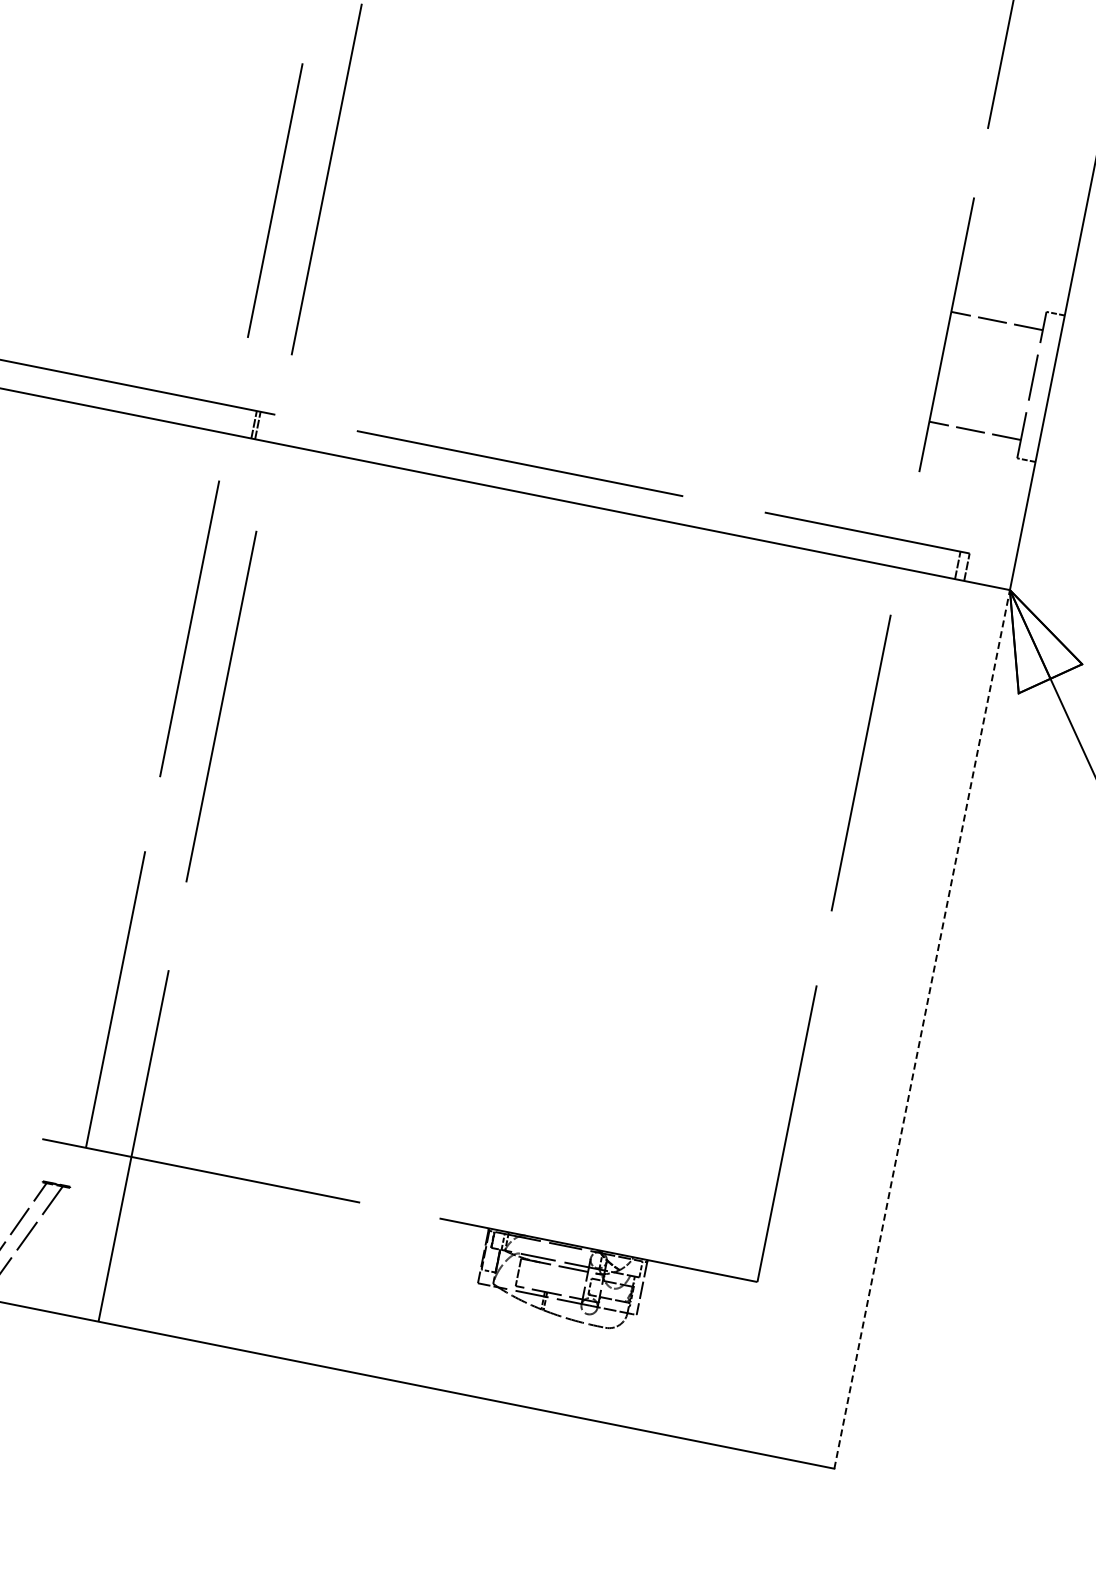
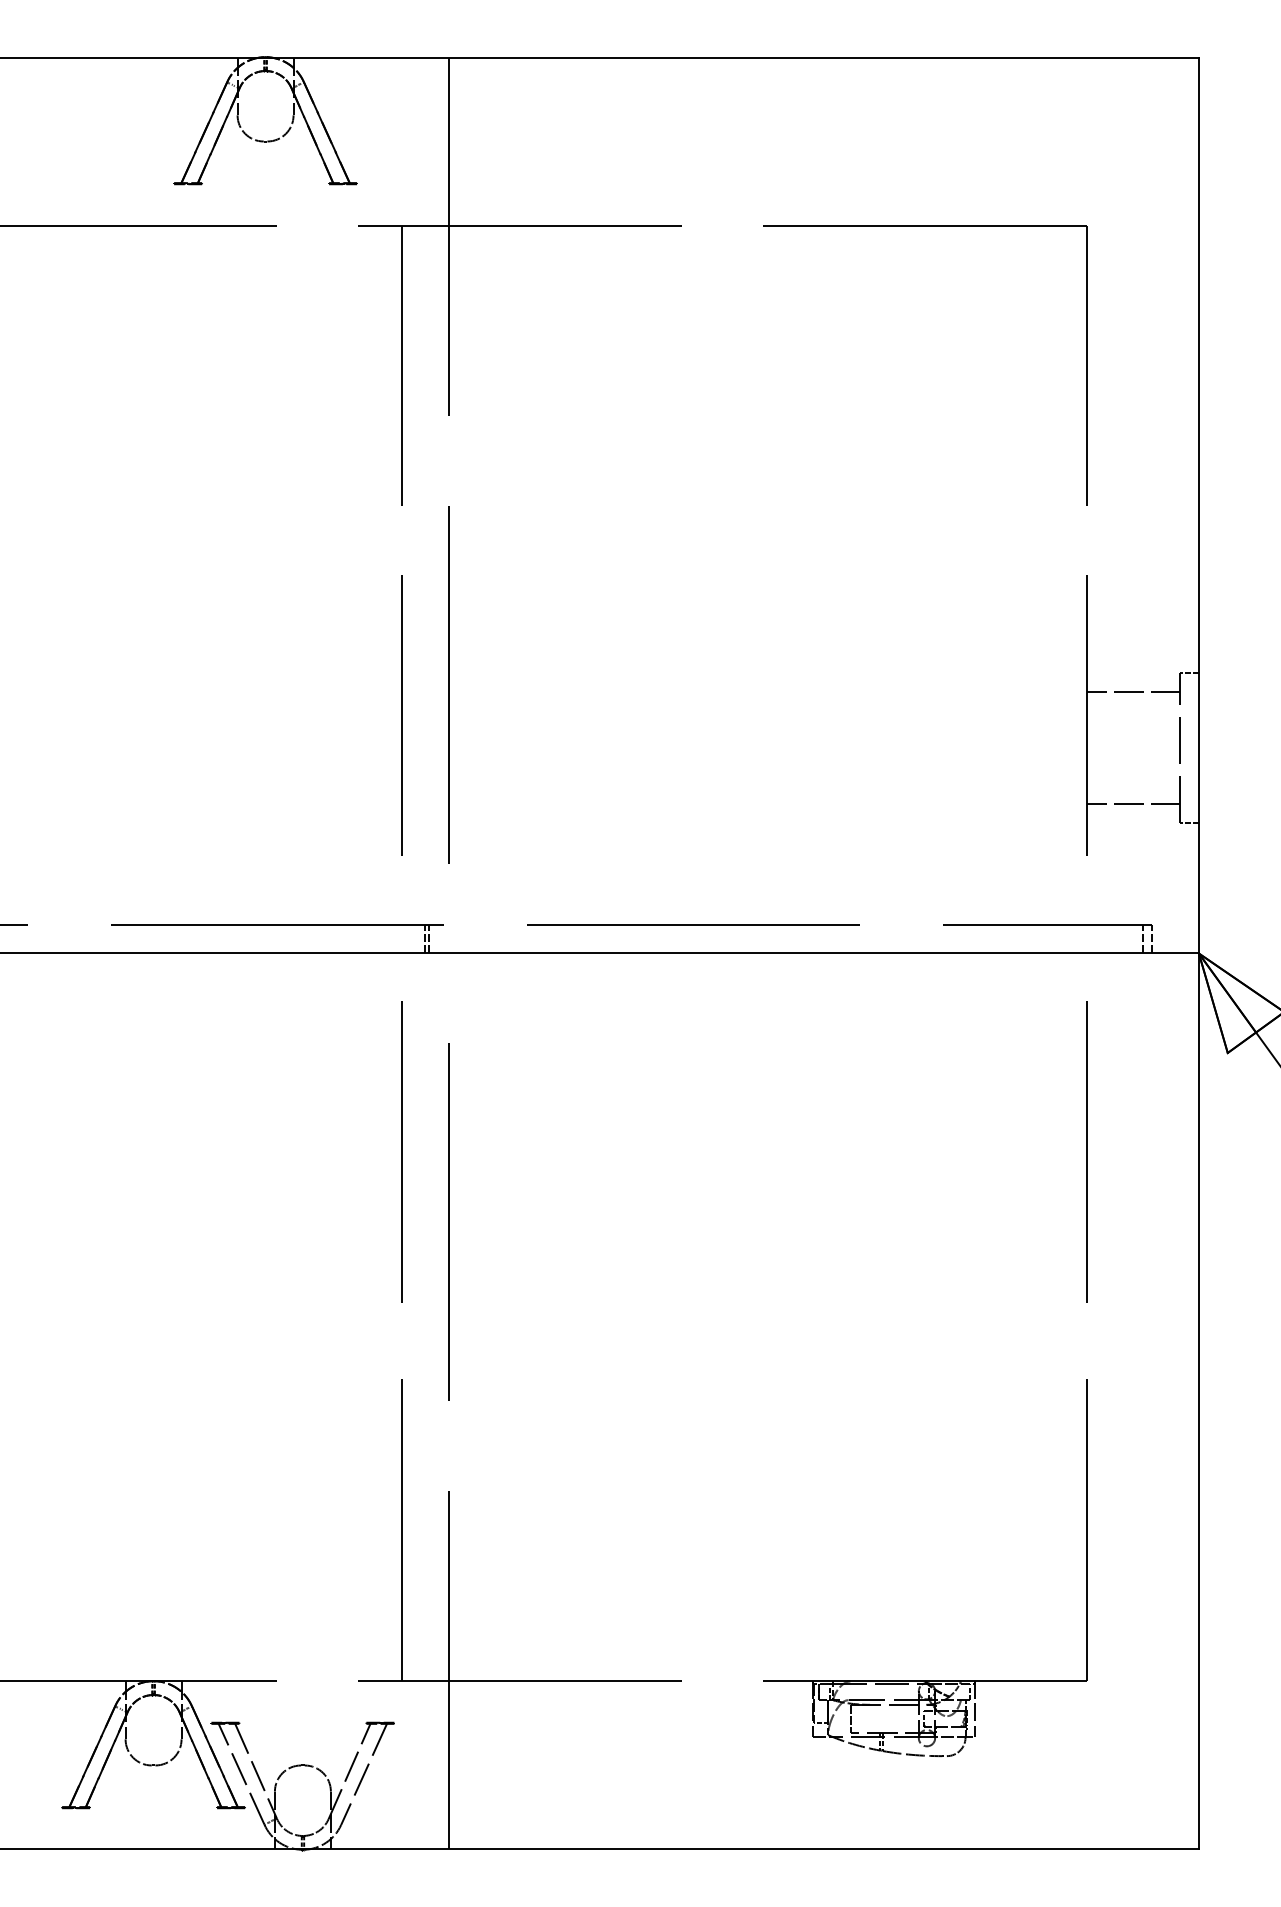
line: (921, 1029) -> (1198, 1401), dashed -> solid

